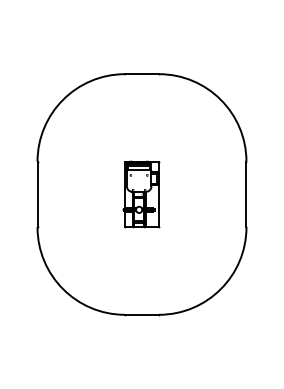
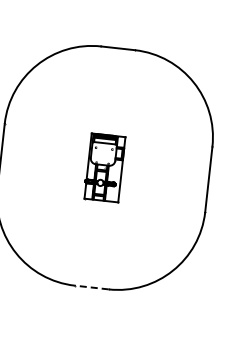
line: (142, 314) -> (92, 287), solid -> dashed

